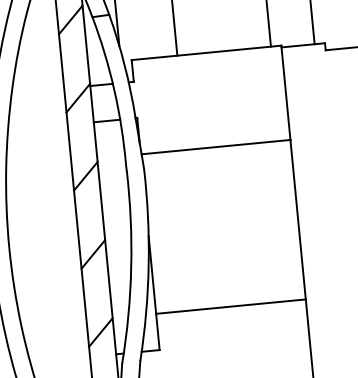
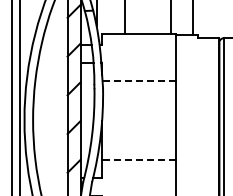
line: (216, 146) -> (139, 80), solid -> dashed
line: (229, 306) -> (138, 159), solid -> dashed

